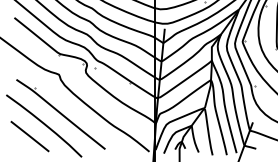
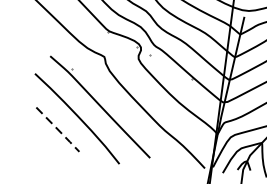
line: (30, 136) -> (58, 129), solid -> dashed

